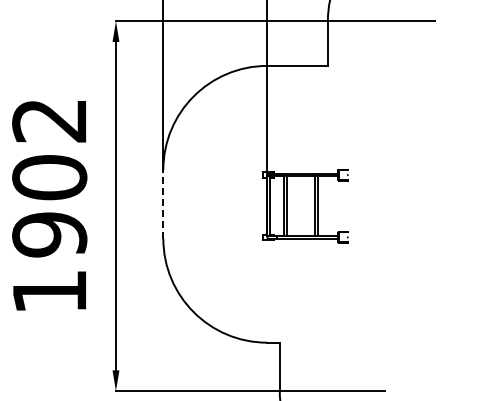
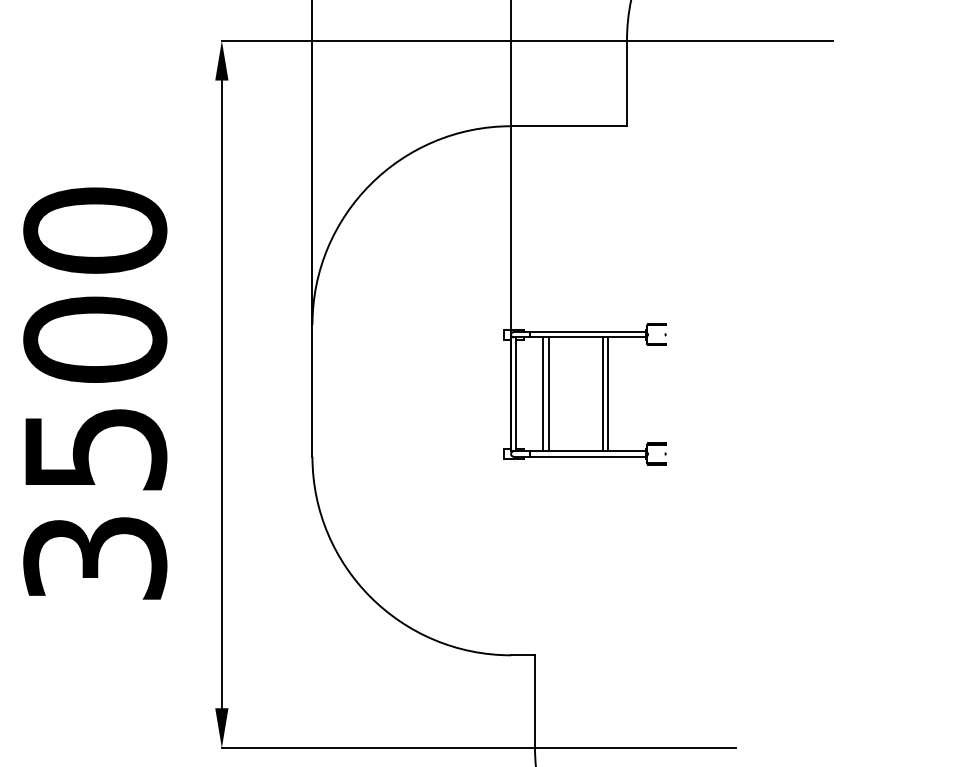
line: (163, 203) -> (312, 389), dashed -> solid
text: (49, 205) -> (94, 393), 1902 -> 3500

